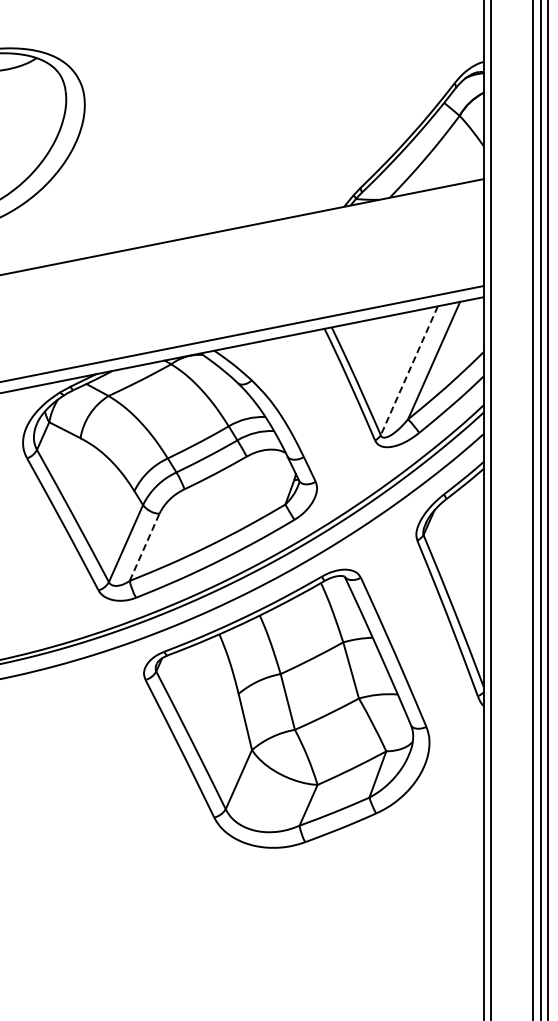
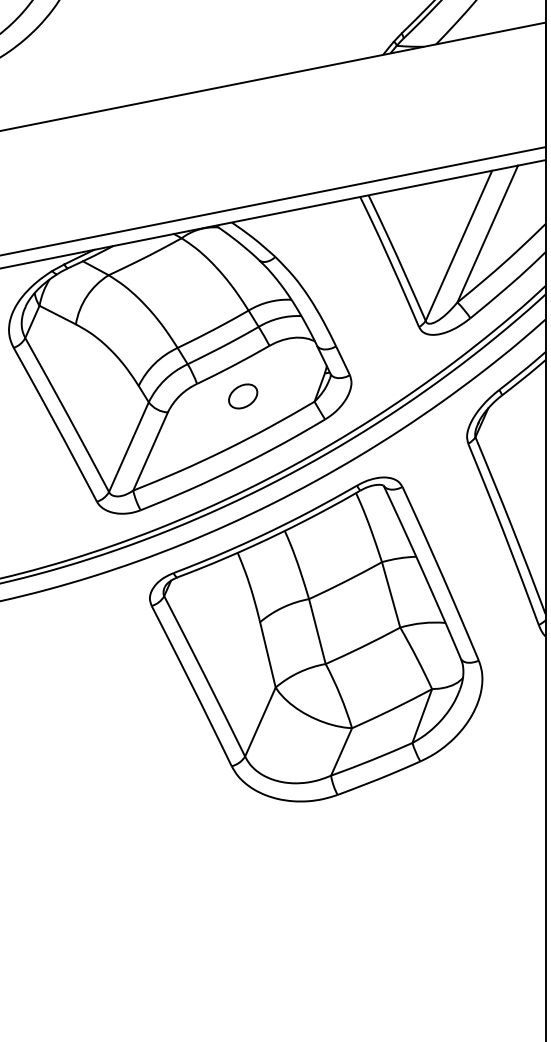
line: (409, 371) -> (459, 246), dashed -> solid
part: (224, 499) -> (243, 395), added
line: (144, 547) -> (150, 451), dashed -> solid

